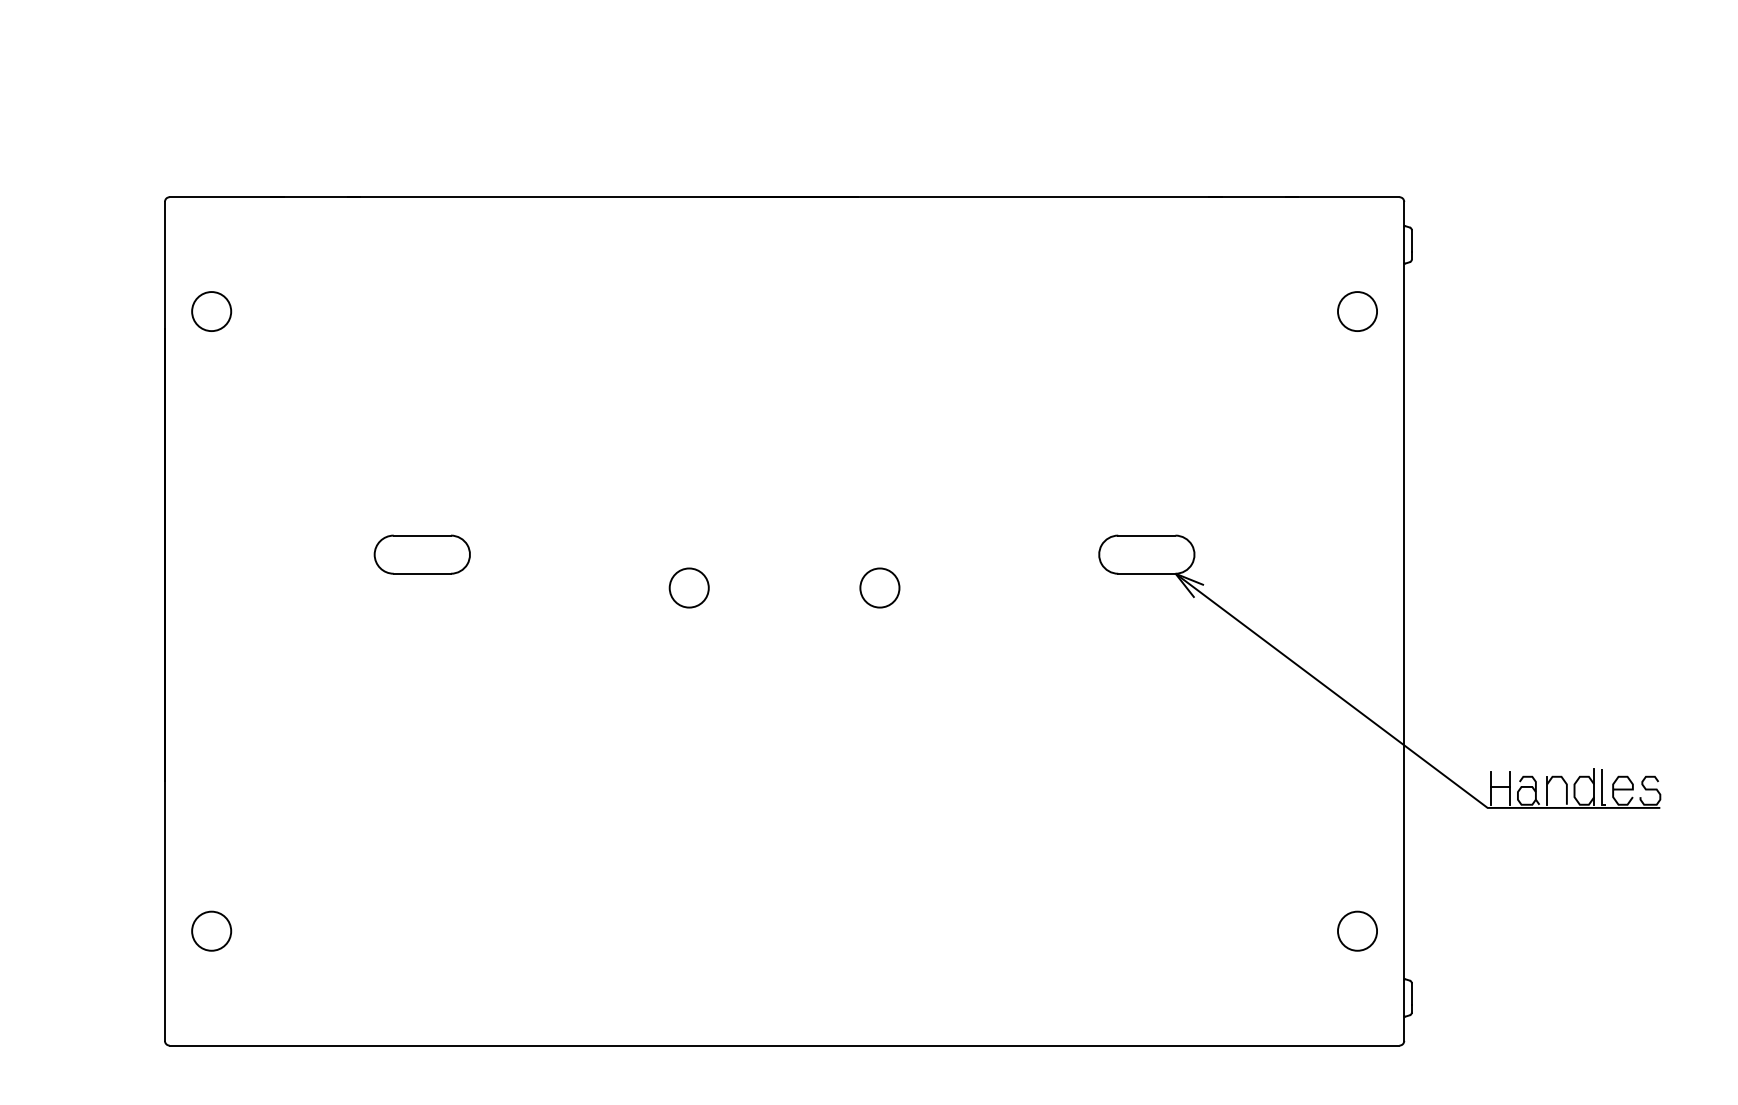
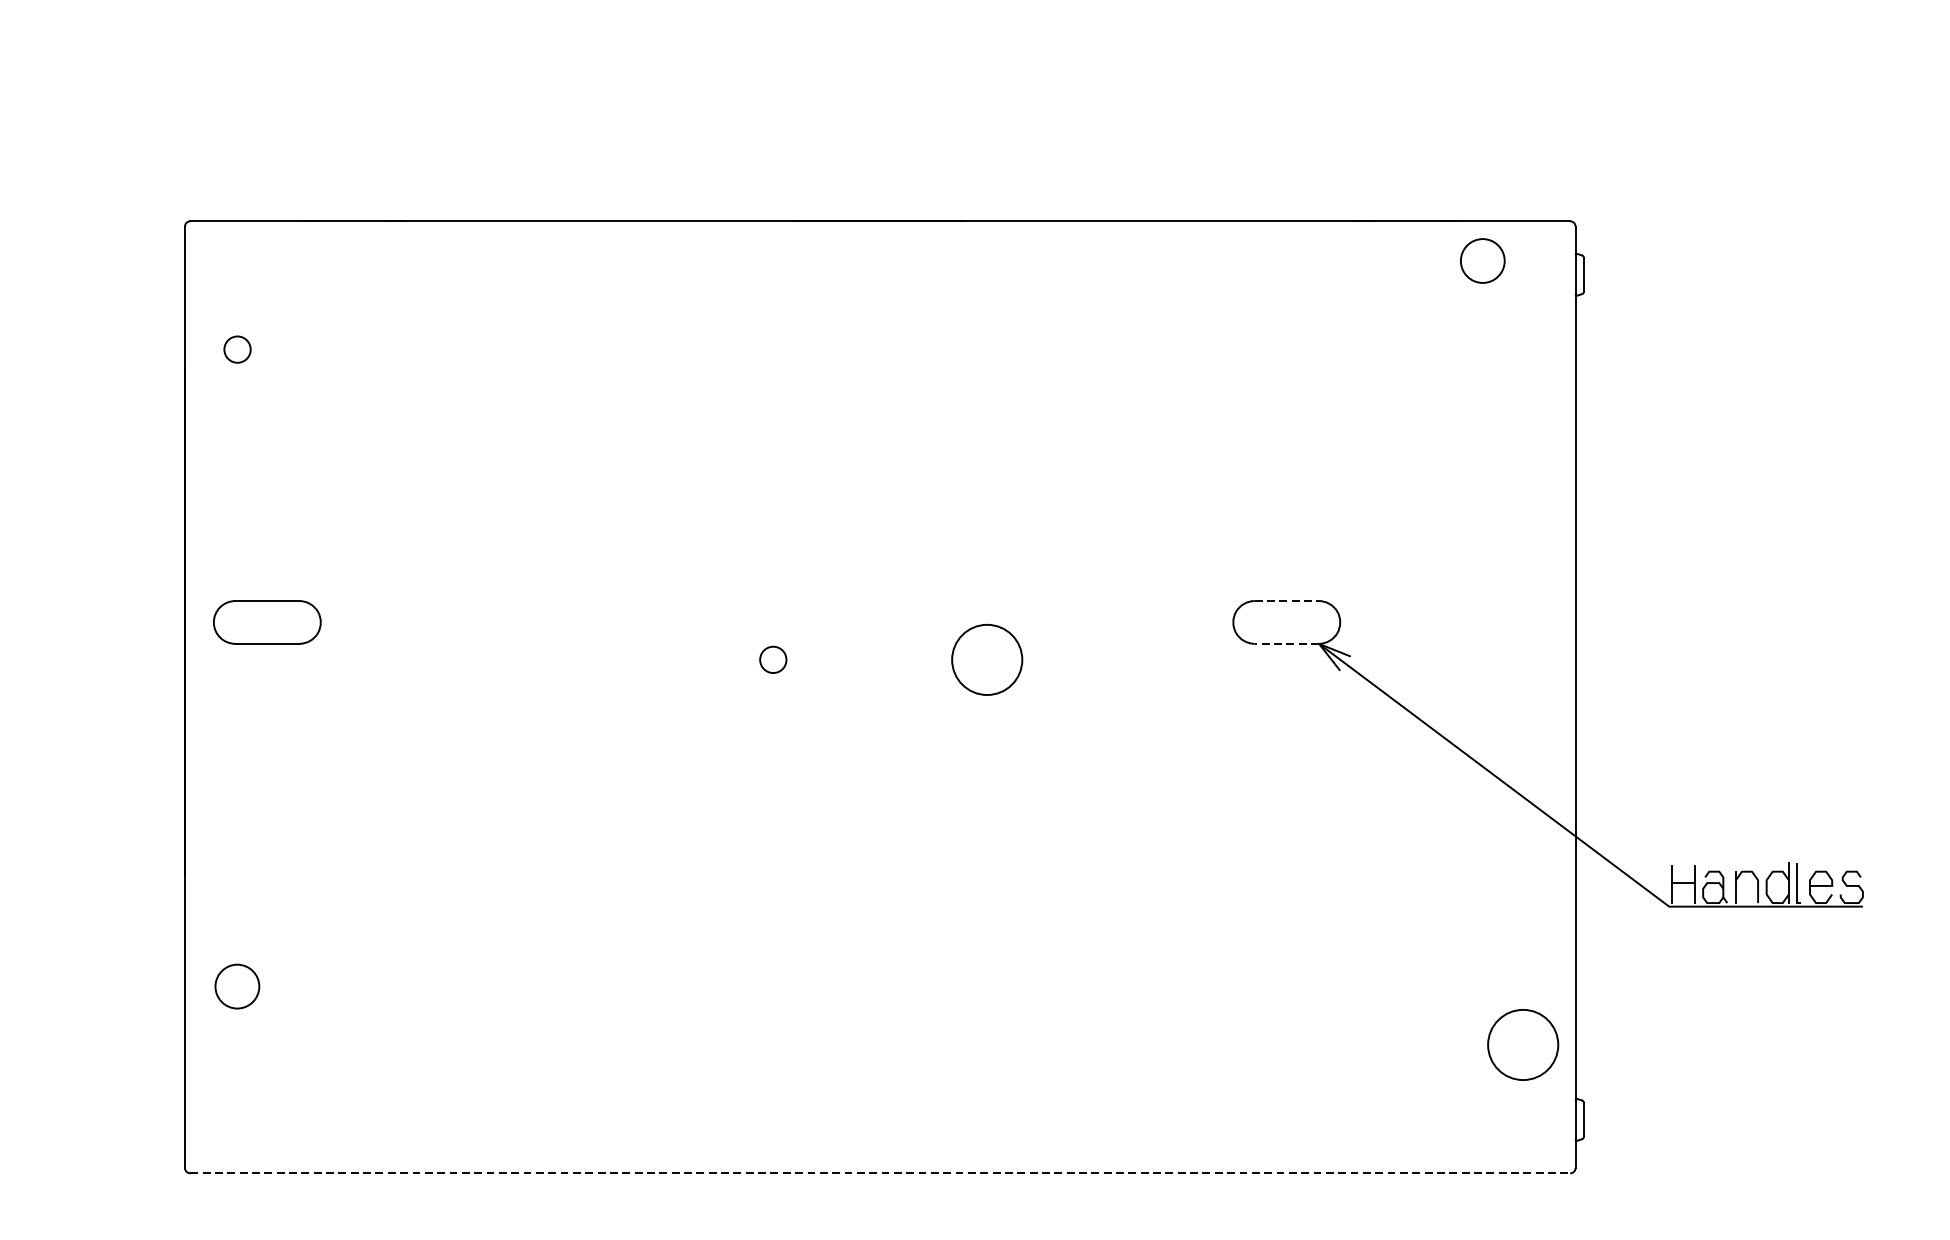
circle: (211, 311) -> (237, 349), size x0.6
circle: (1357, 311) -> (1482, 260), moved
line: (1146, 535) -> (1286, 600), solid -> dashed
part: (421, 554) -> (266, 622), moved
line: (1146, 573) -> (1286, 643), solid -> dashed
circle: (688, 587) -> (772, 659), size x0.6
circle: (879, 587) -> (986, 659), size x1.6
circle: (211, 930) -> (237, 985), moved
circle: (1357, 930) -> (1523, 1044), size x1.6
line: (784, 1045) -> (880, 1173), solid -> dashed

